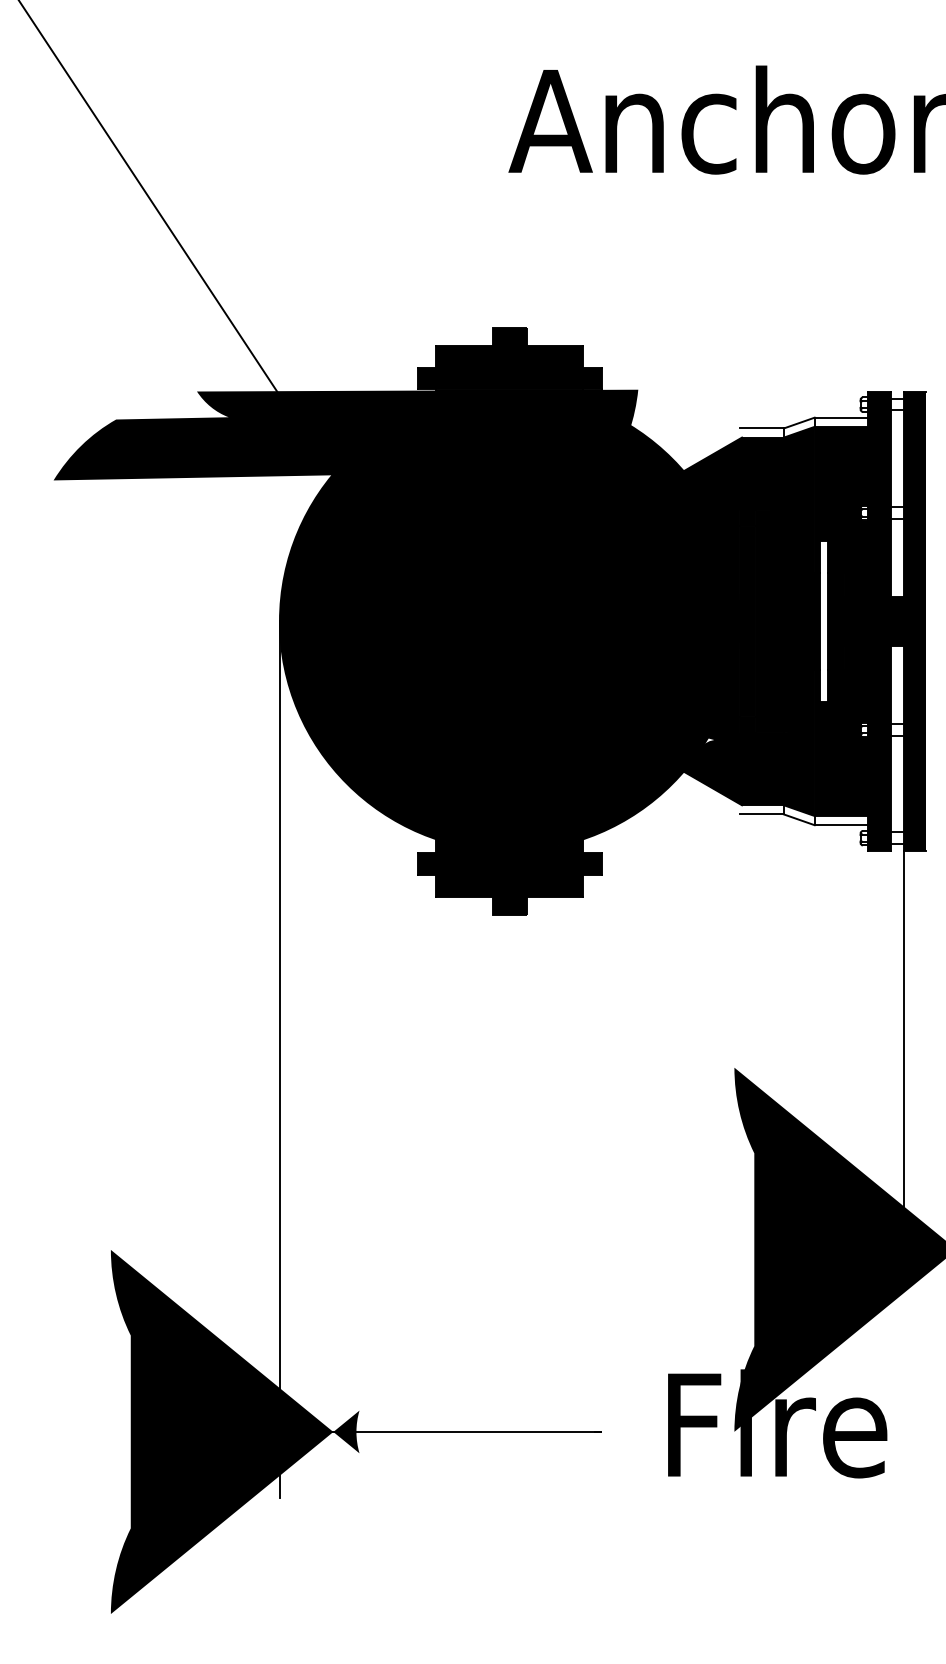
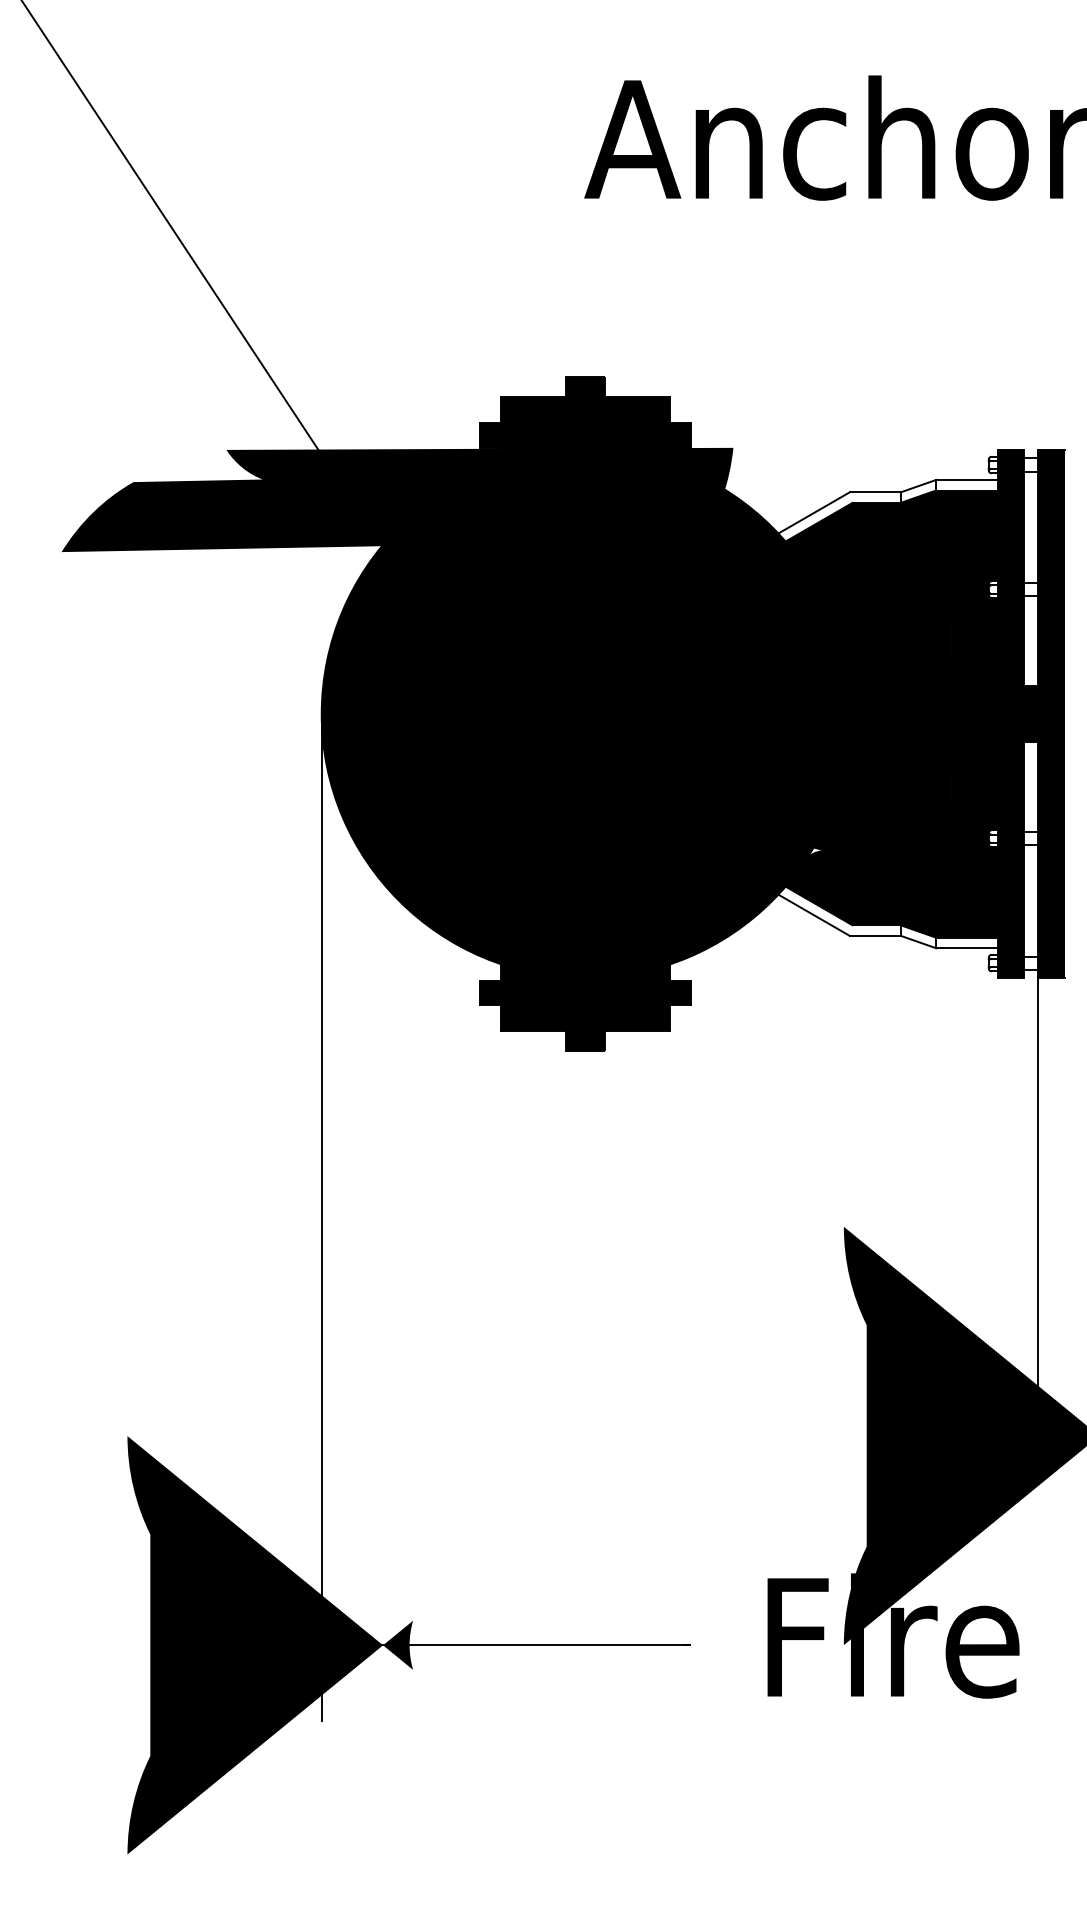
line: (708, 446) -> (814, 513), added
fill: (824, 621) -> (947, 714), added
line: (708, 796) -> (814, 915), added

